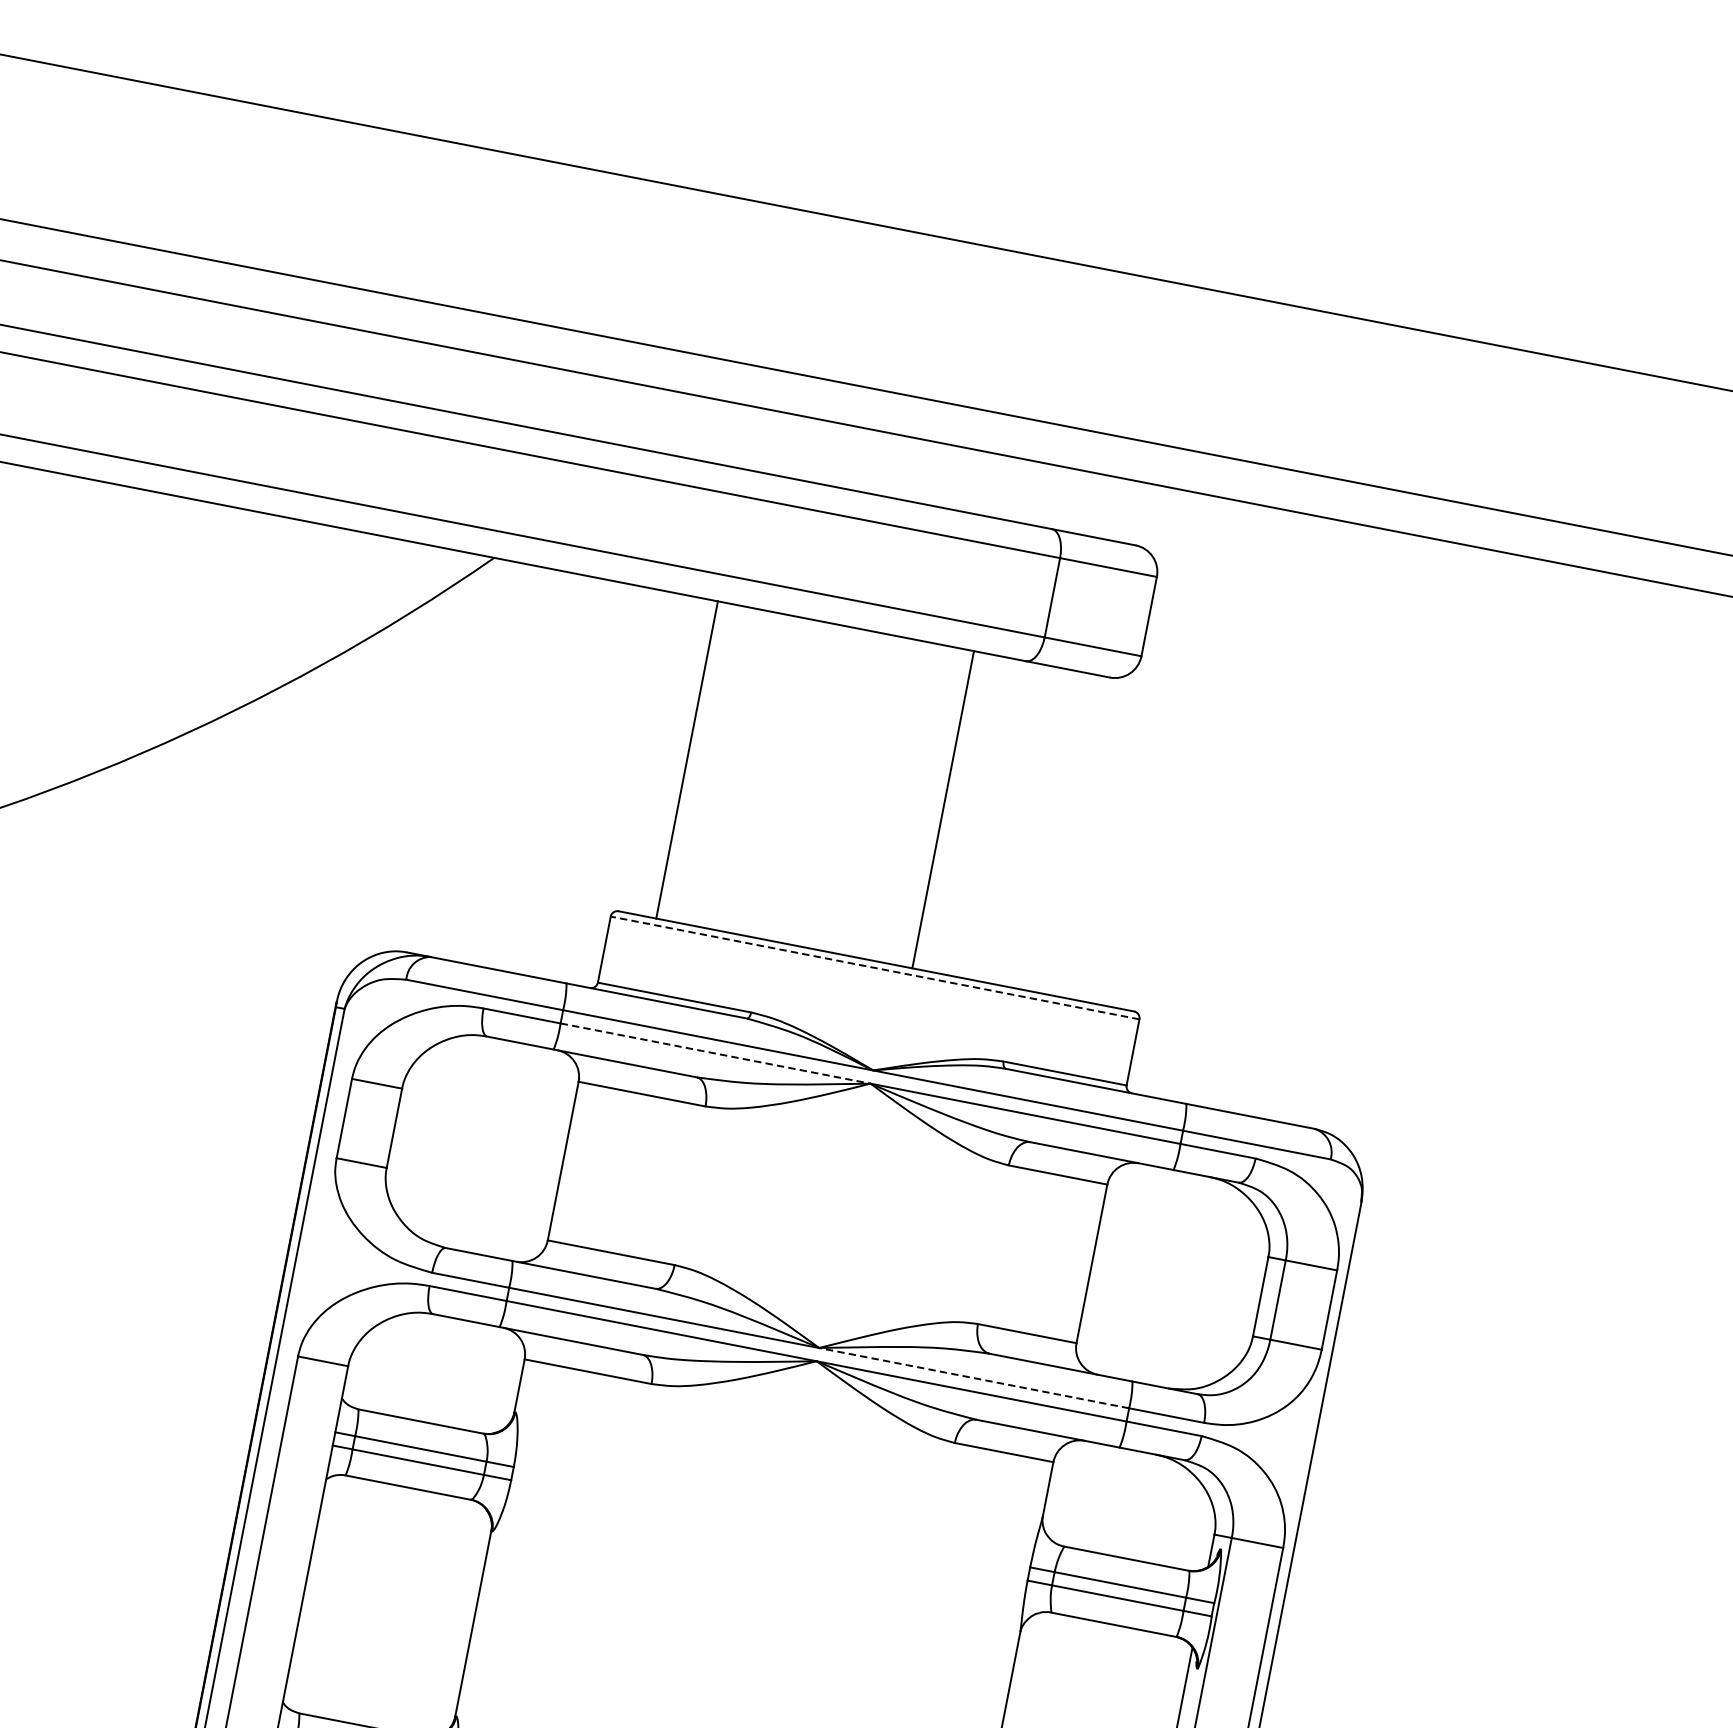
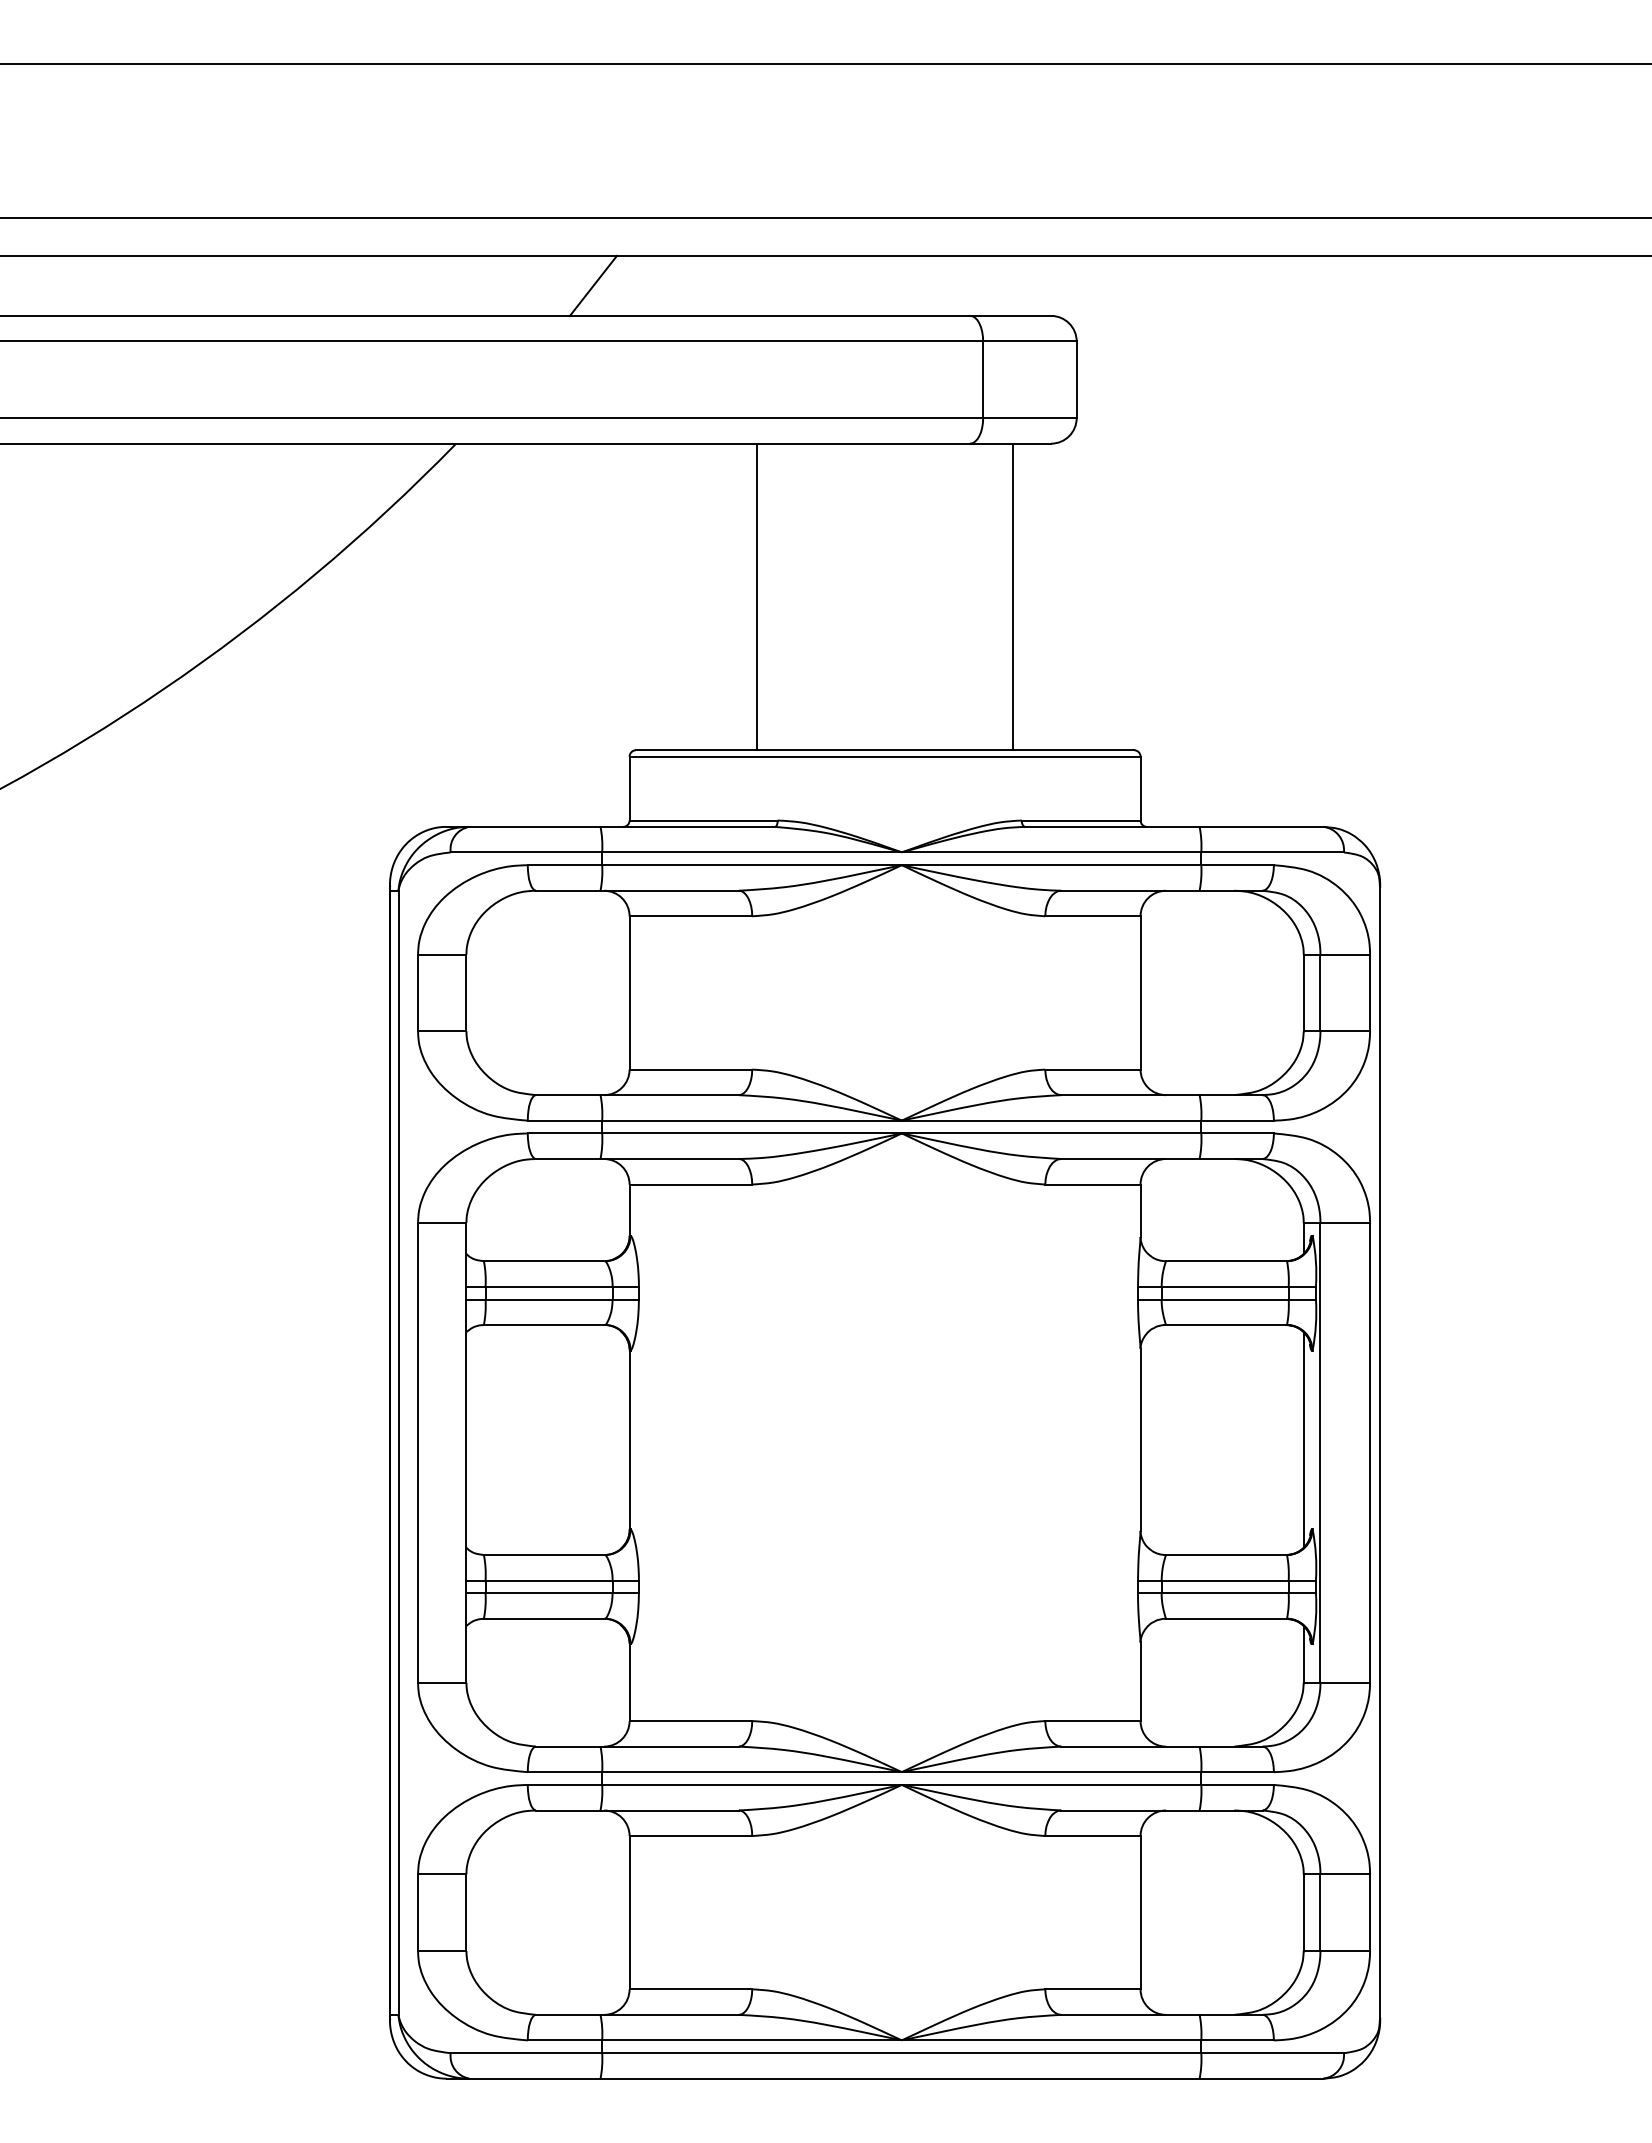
line: (667, 421) -> (592, 285), added
line: (687, 759) -> (757, 596), moved
line: (942, 809) -> (1012, 596), moved
line: (874, 967) -> (884, 756), dashed -> solid
line: (716, 1053) -> (752, 865), dashed -> solid
line: (974, 1377) -> (1051, 1120), dashed -> solid

